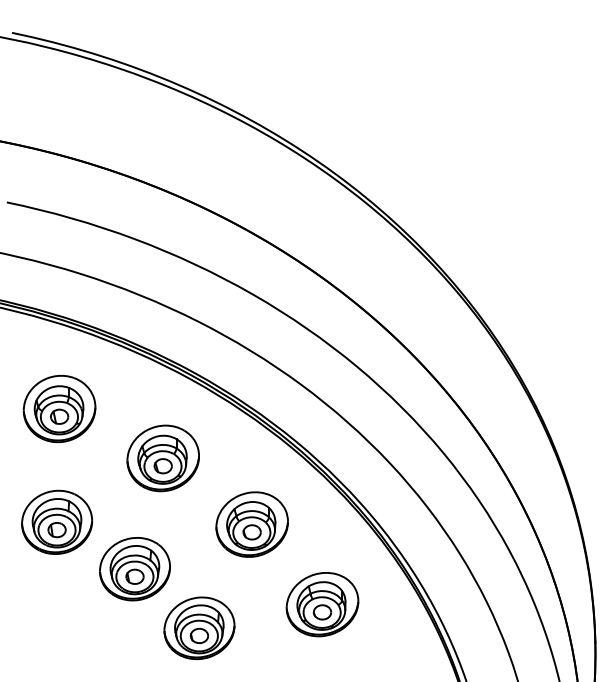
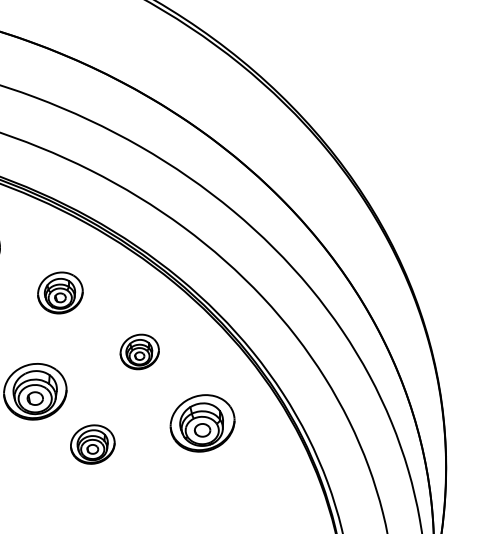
part: (162, 458) -> (59, 293), size x0.7
part: (251, 524) -> (139, 351), size x0.6
part: (199, 628) -> (92, 444), size x0.7

